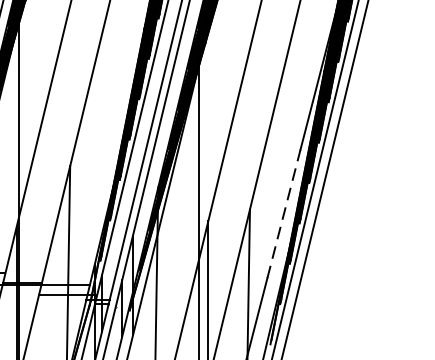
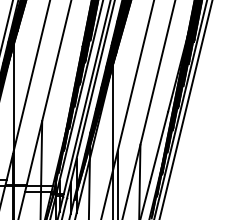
line: (284, 212) -> (159, 146), dashed -> solid

